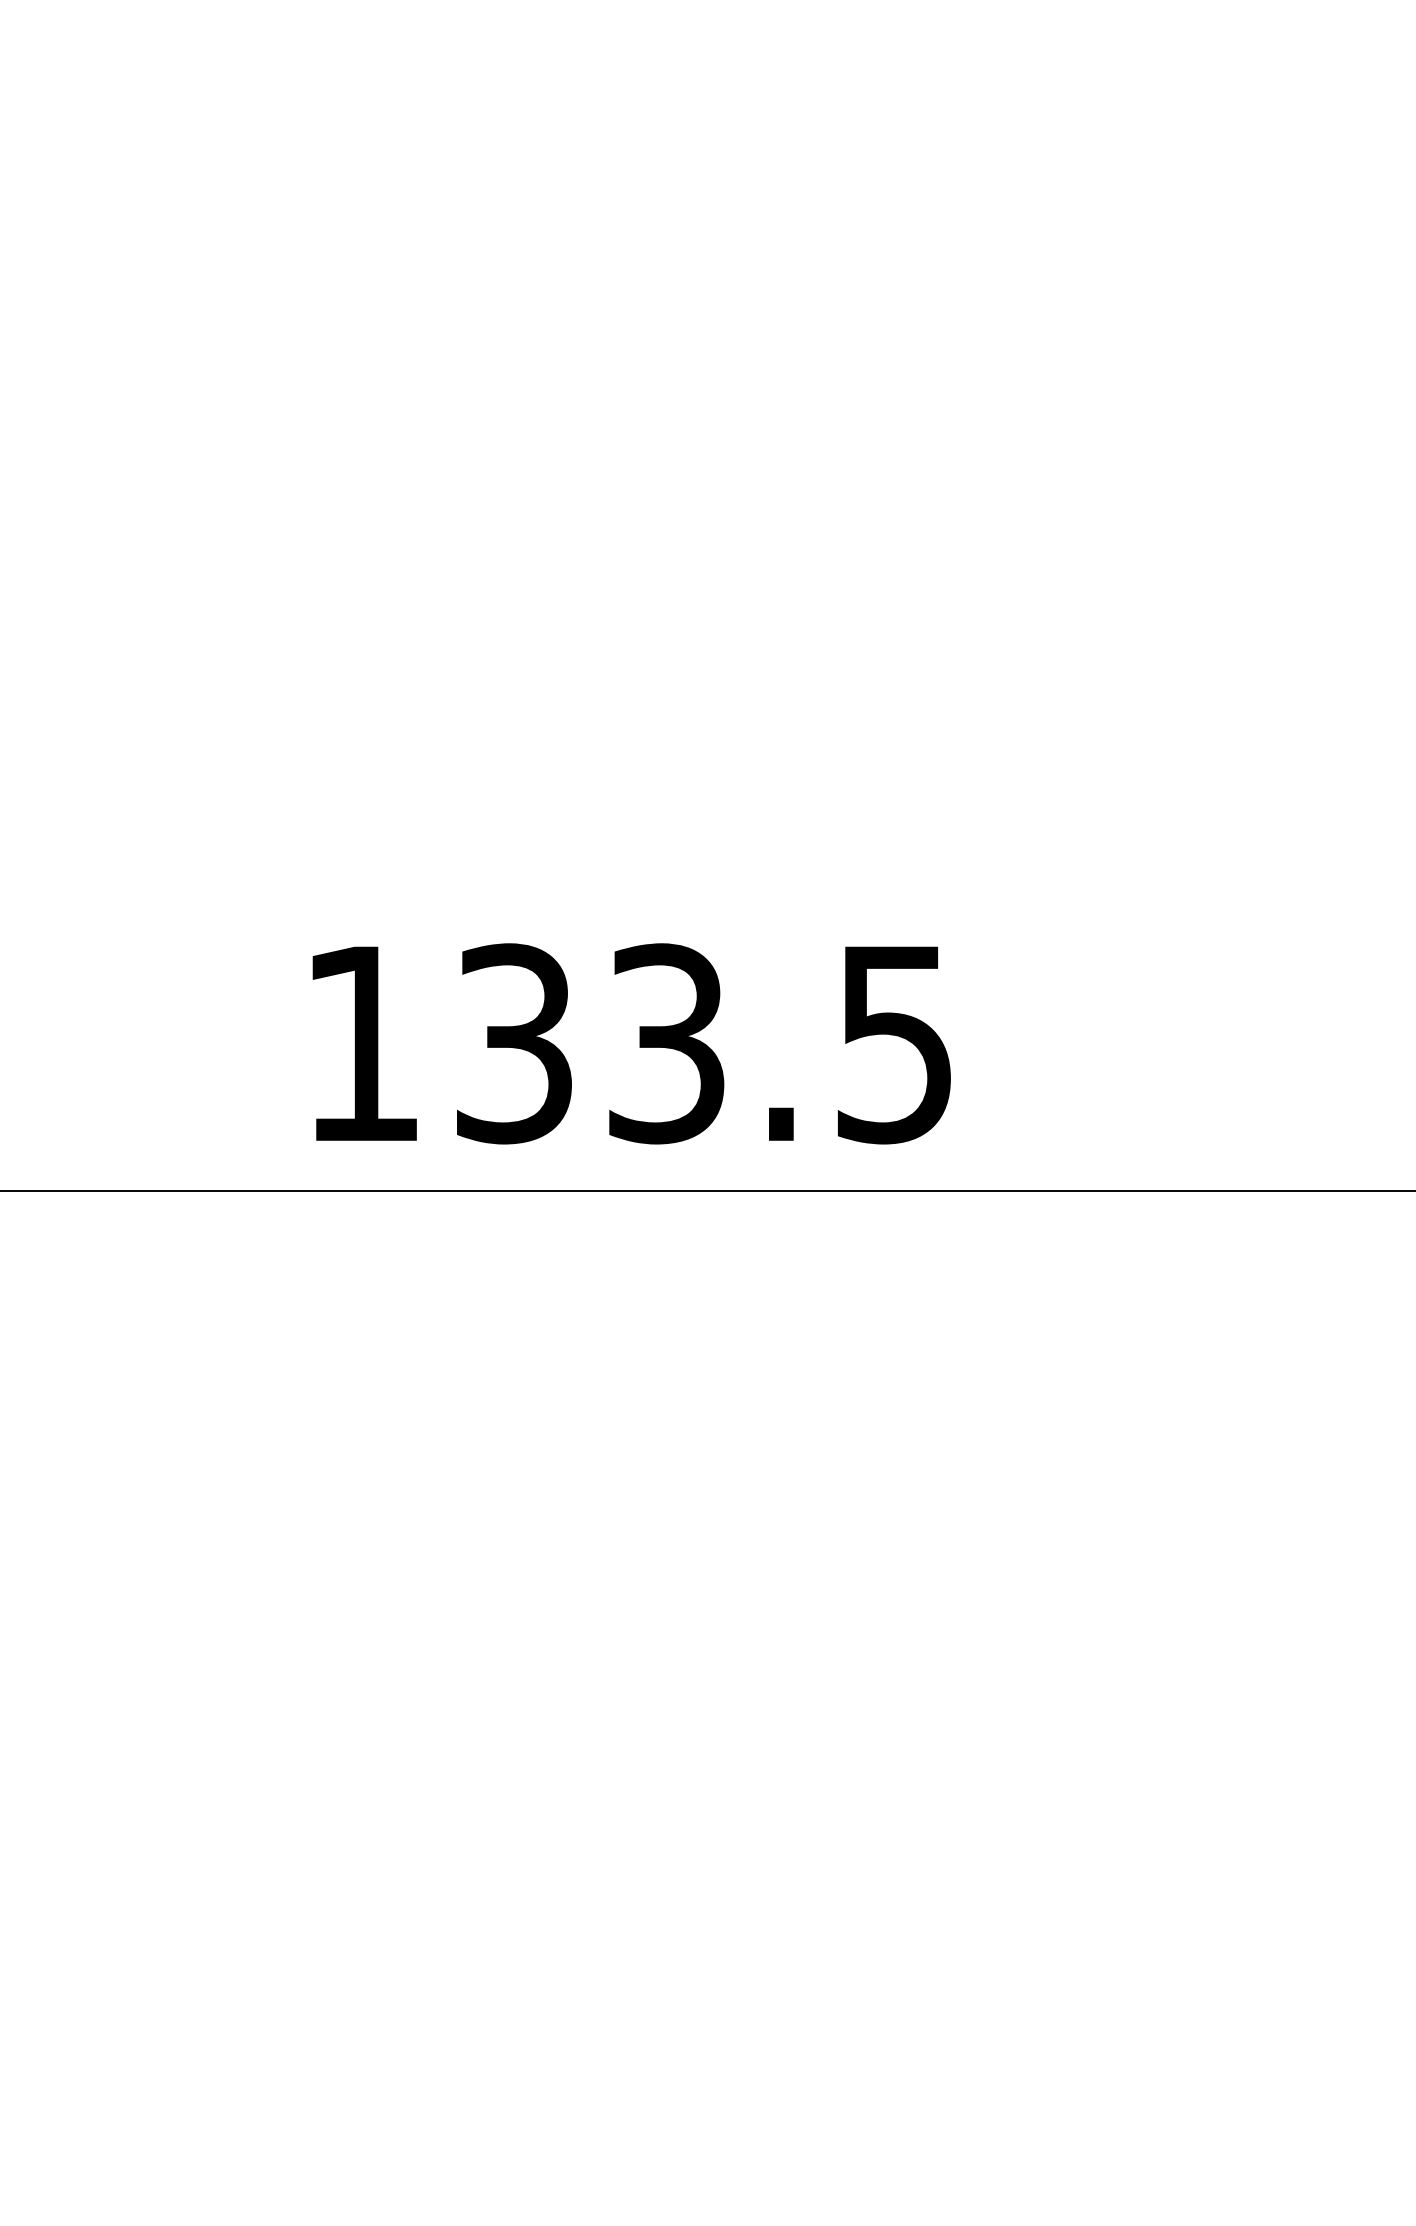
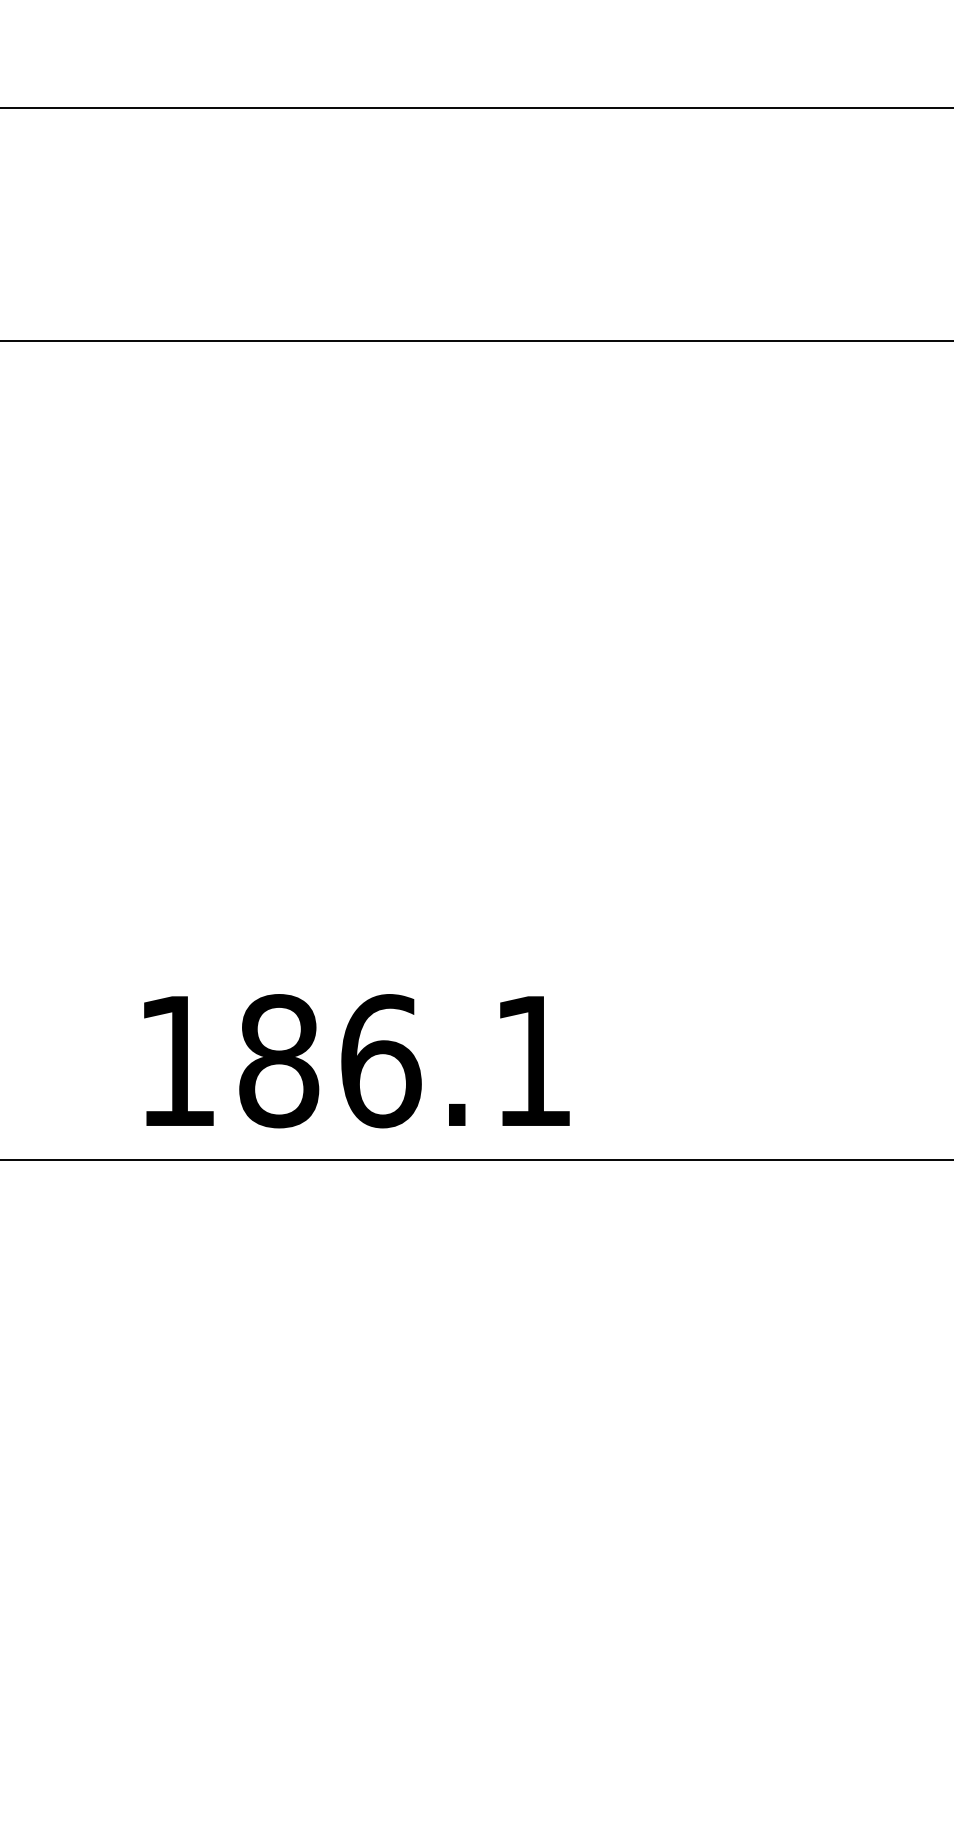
text: (702, 1044) -> (404, 1061), 133.5 -> 186.1

